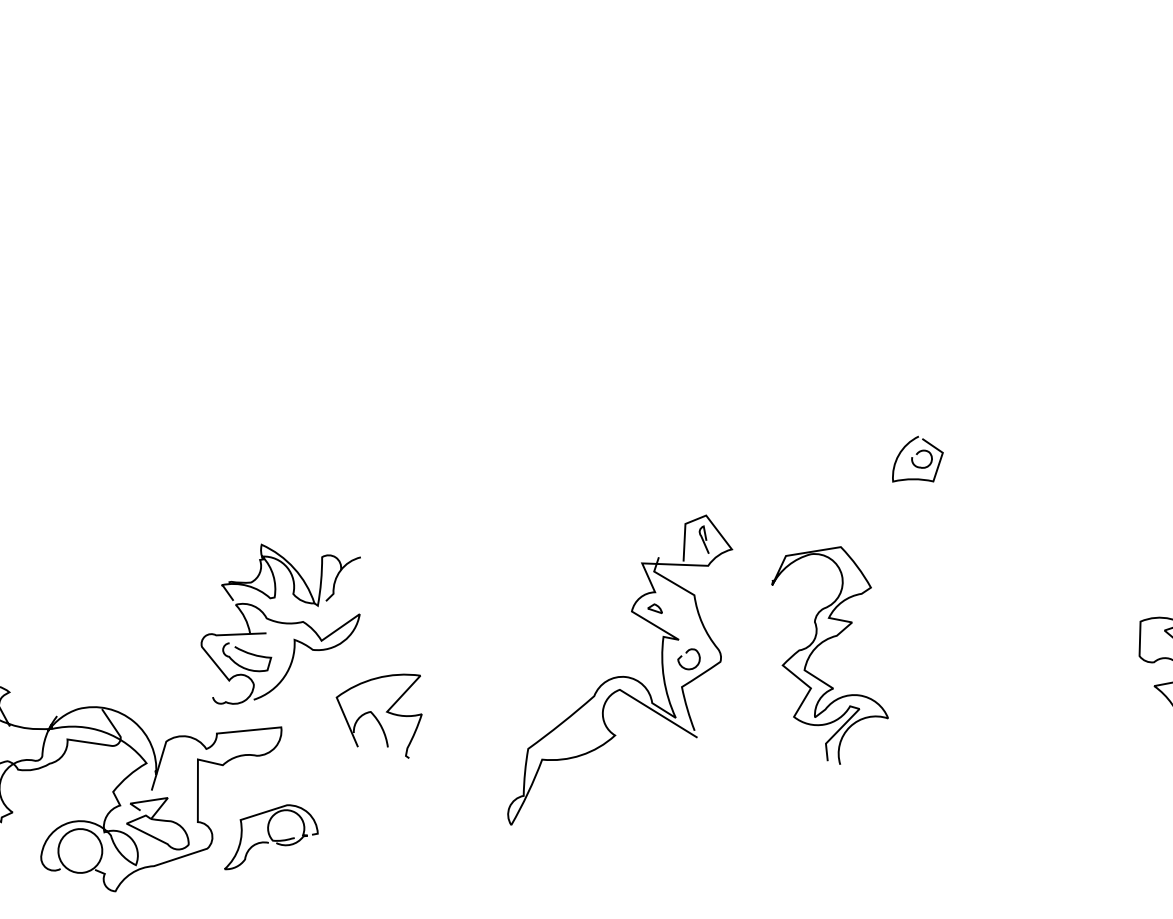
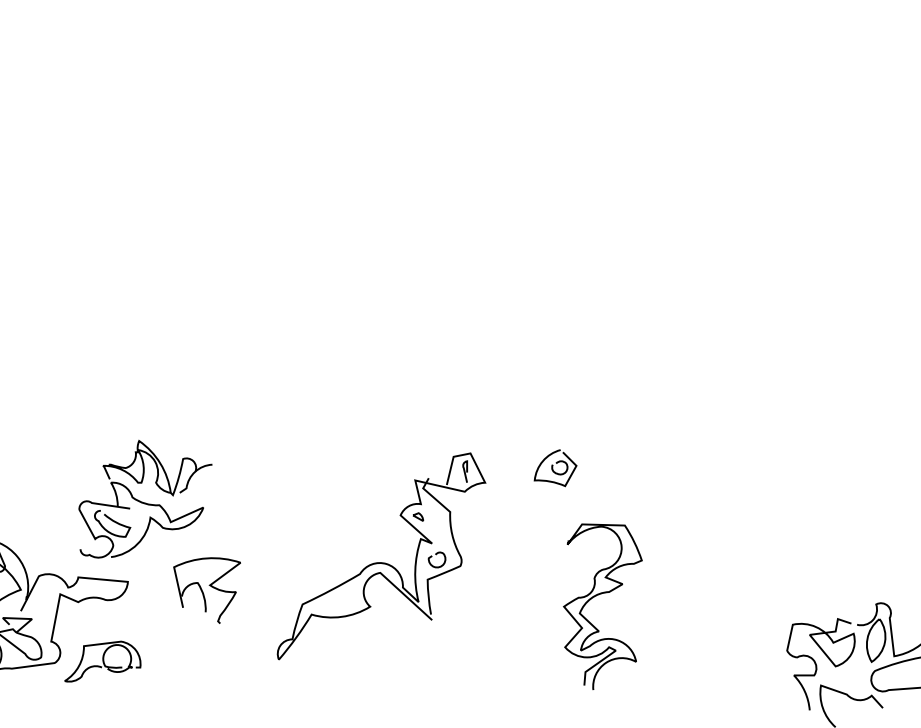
part: (916, 461) -> (555, 468), moved
part: (821, 644) -> (596, 596), moved
part: (617, 668) -> (381, 556), moved

